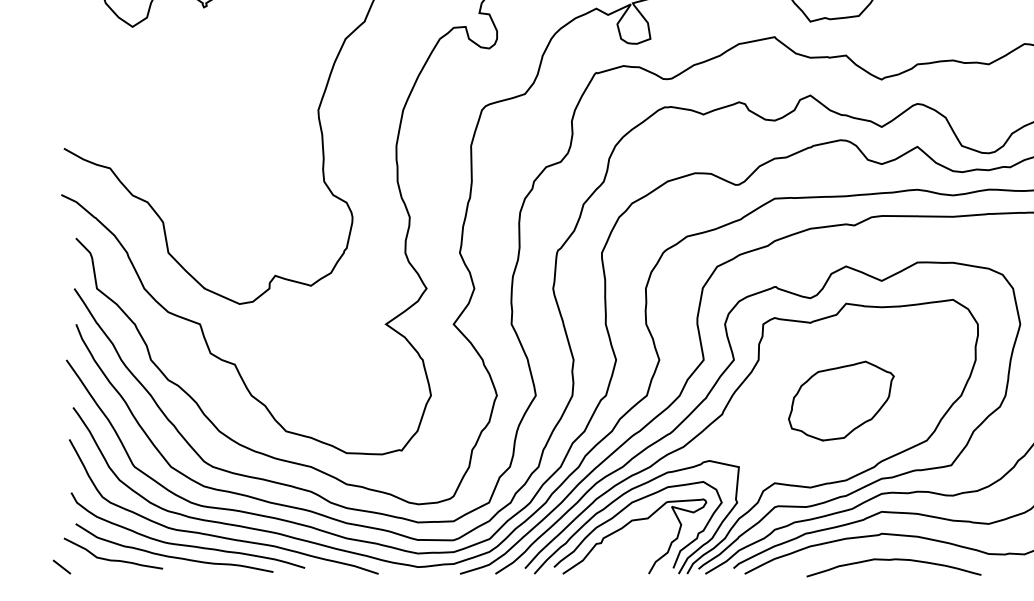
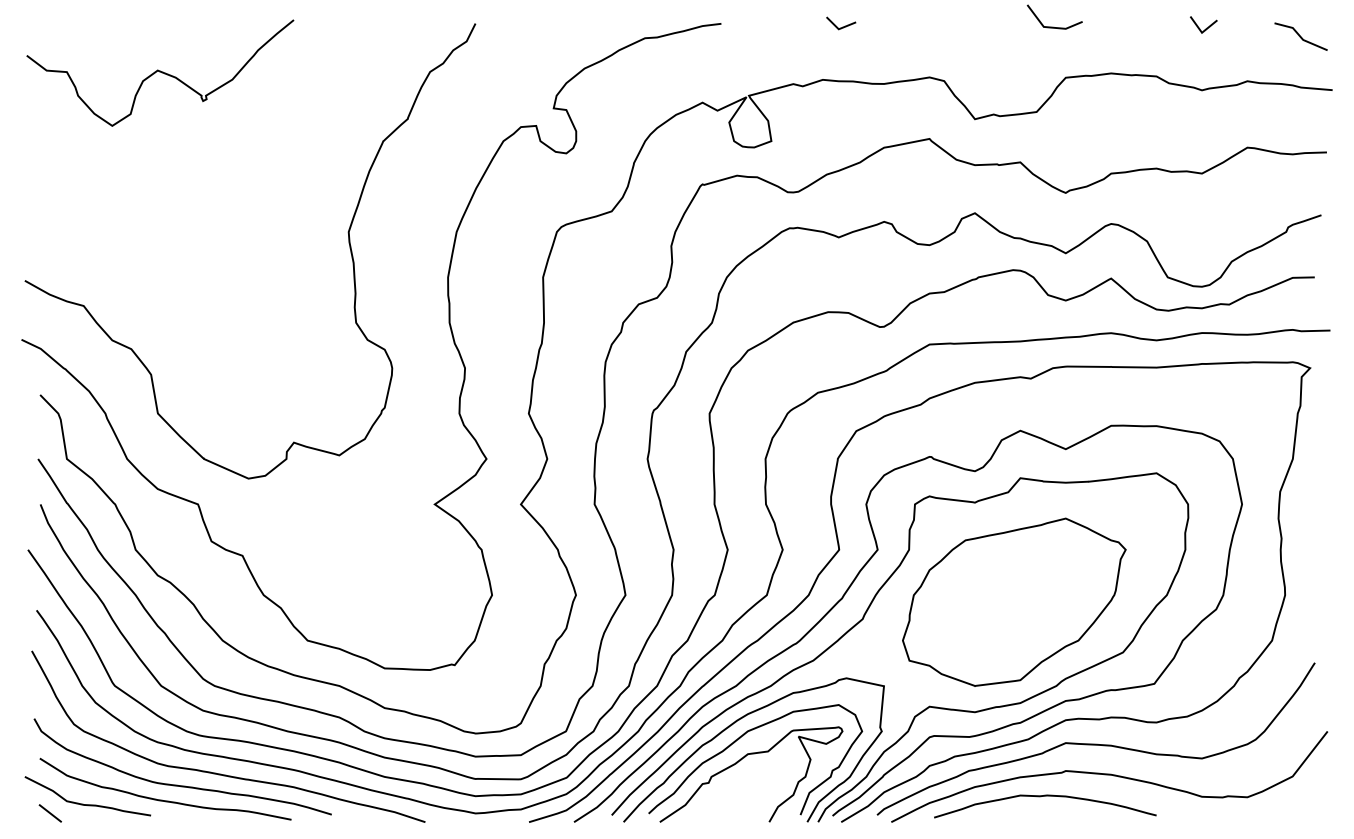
part: (841, 400) -> (1014, 601), size x1.67
curve: (894, 560) -> (1045, 796), moved
line: (61, 567) -> (49, 813), moved

